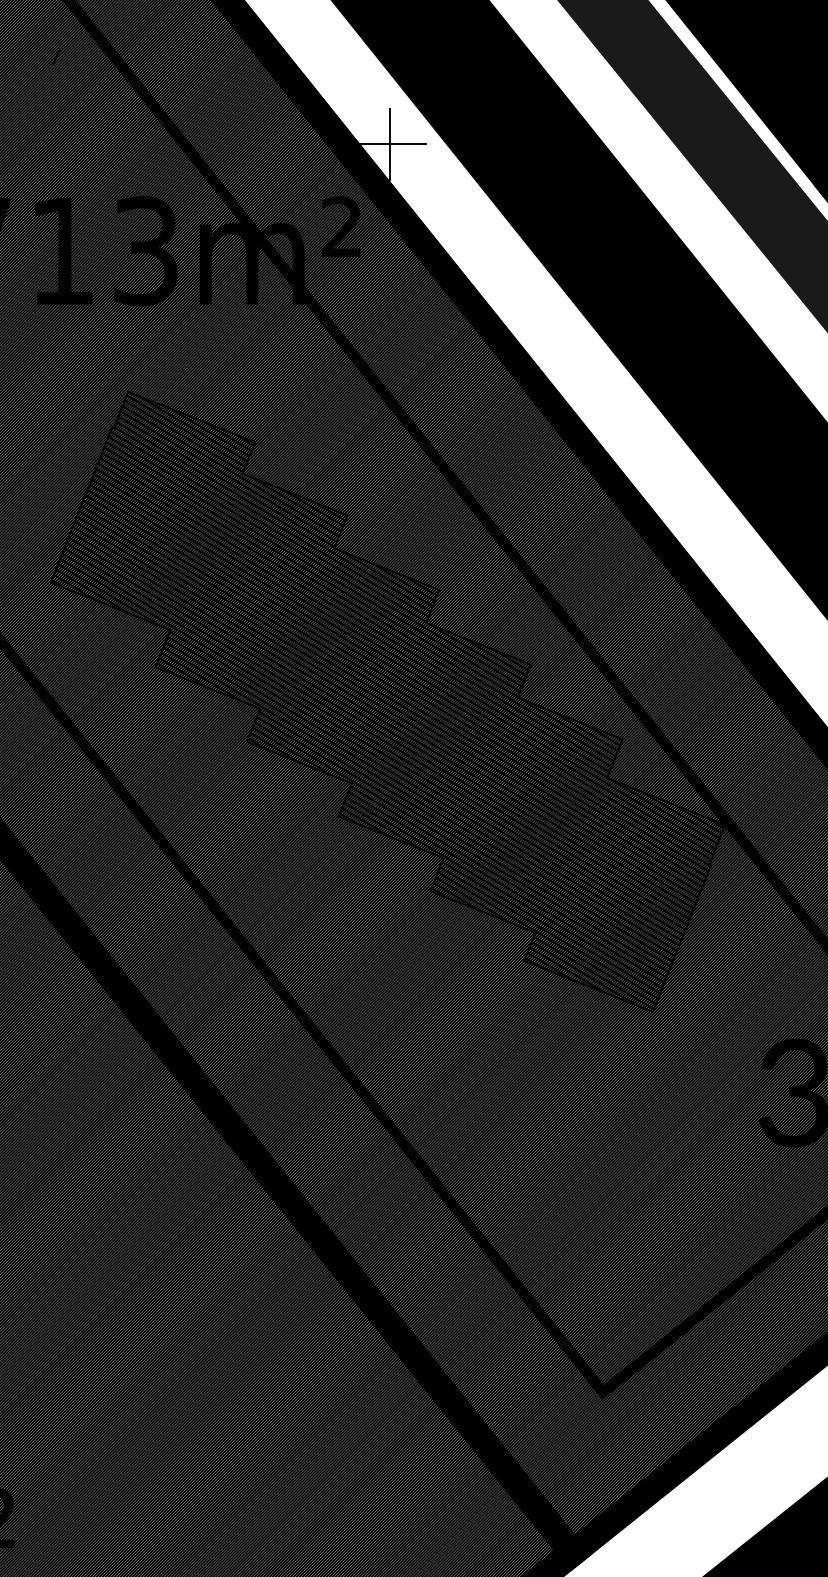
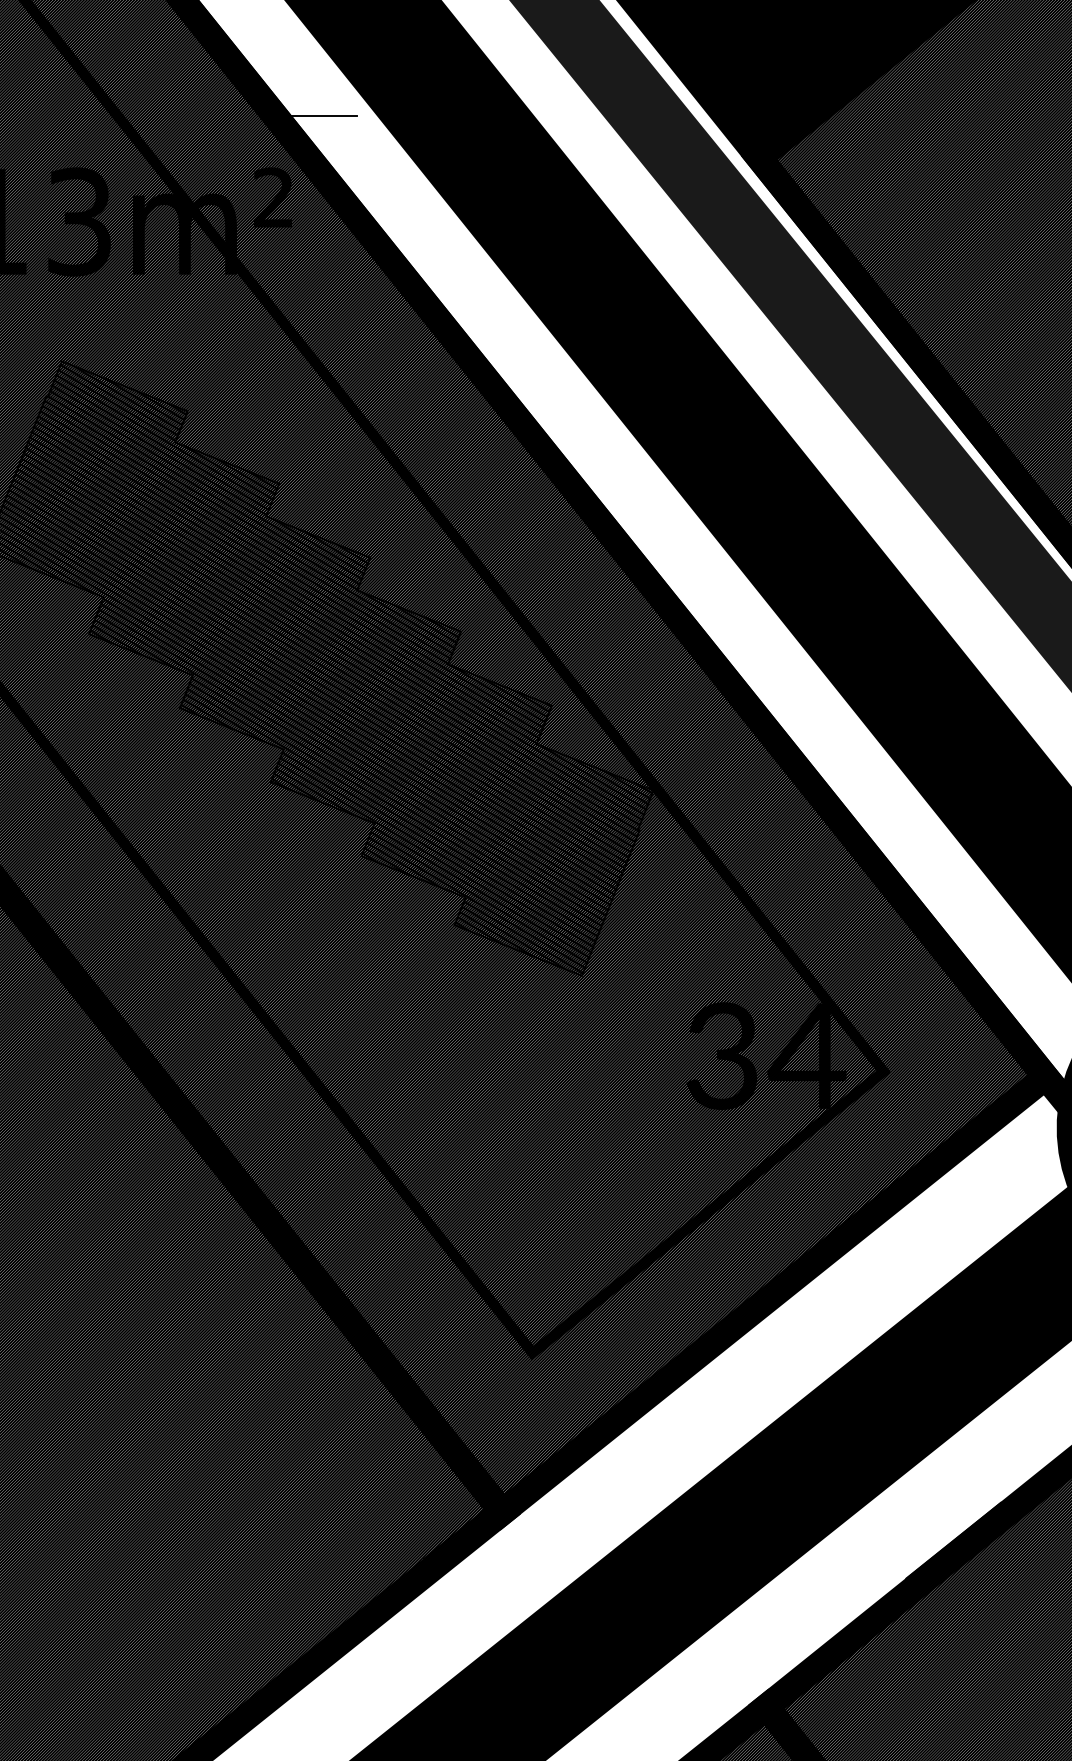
line: (390, 143) -> (321, 115), removed

